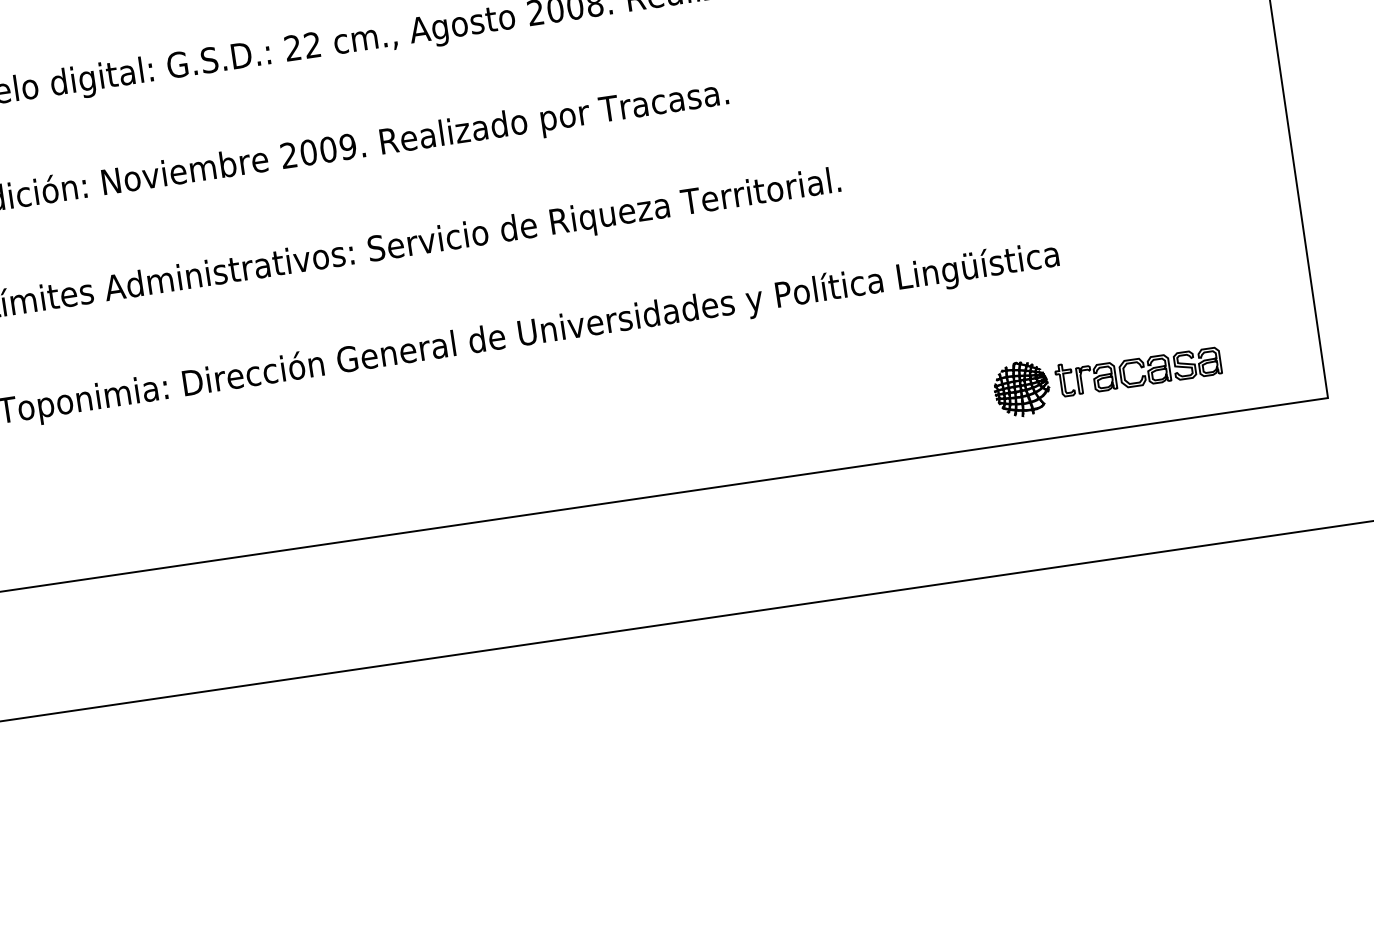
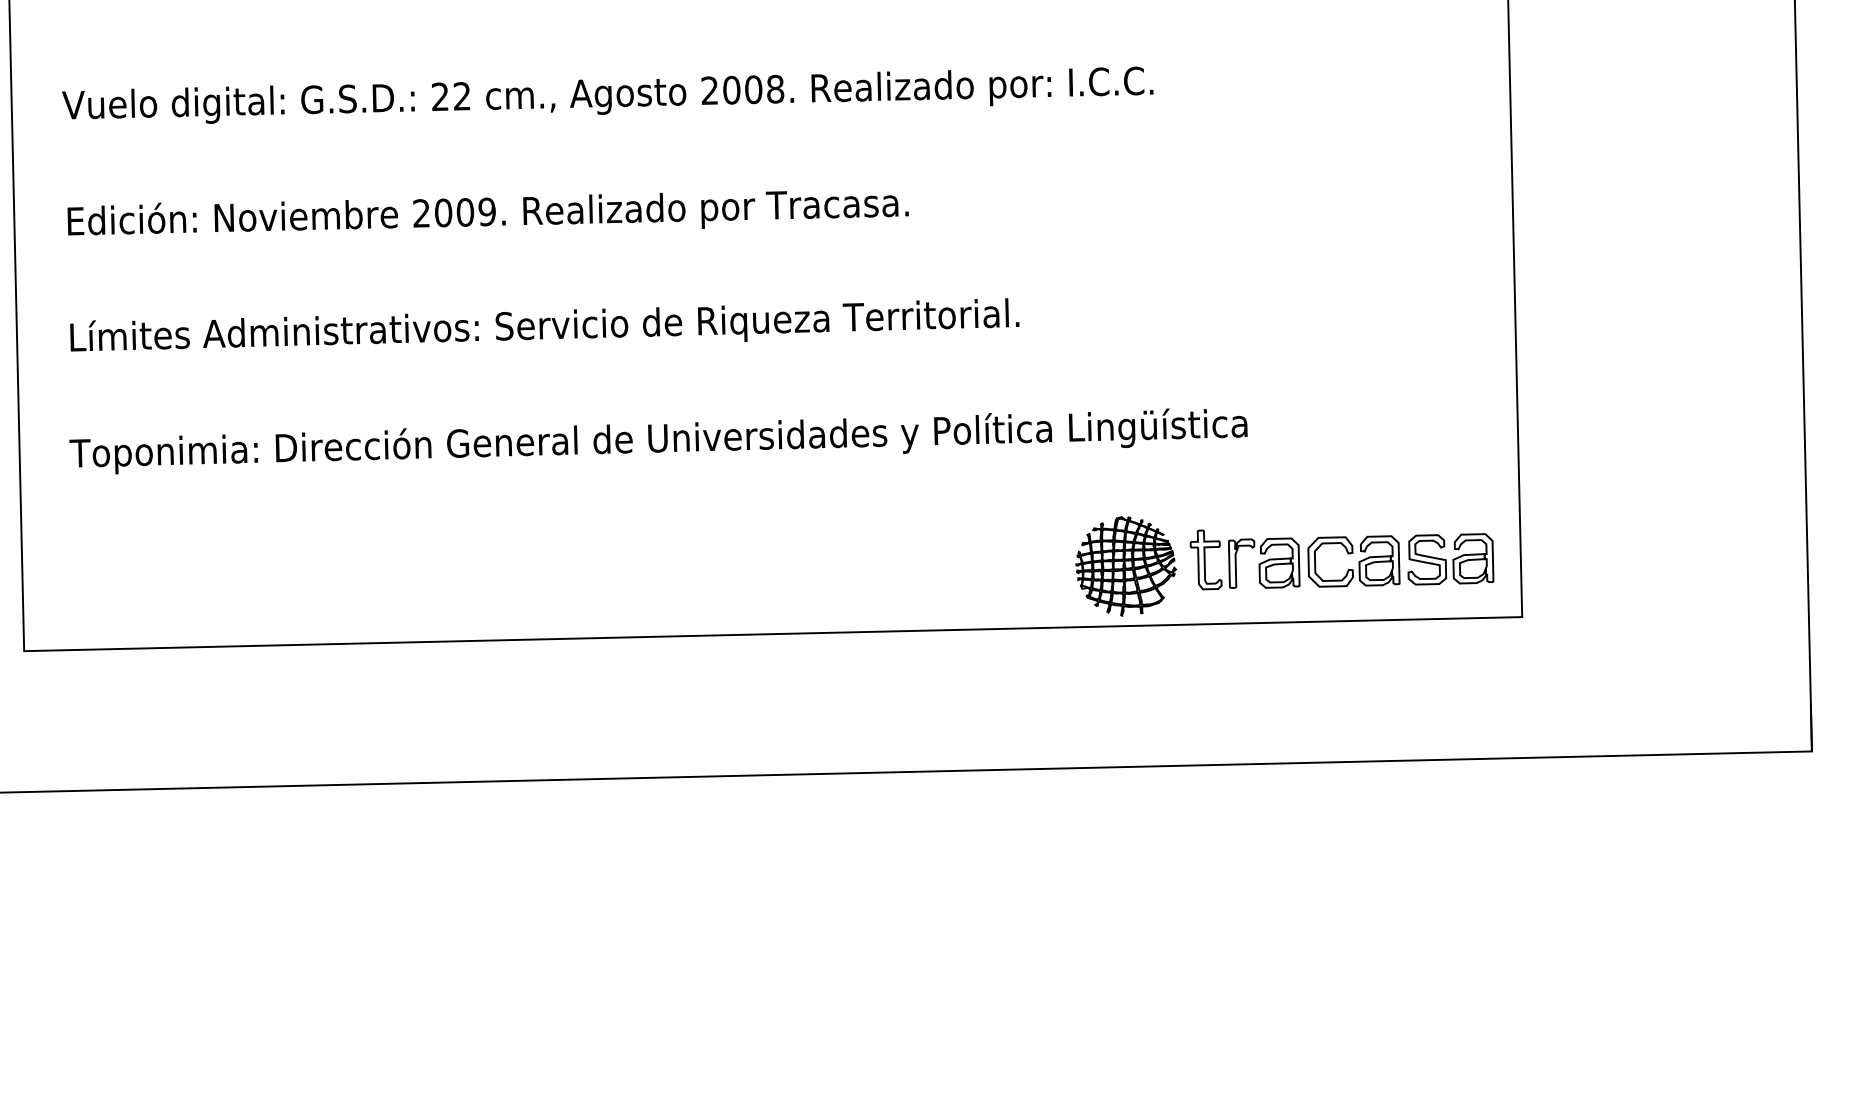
part: (1107, 378) -> (1284, 566), size x1.67

